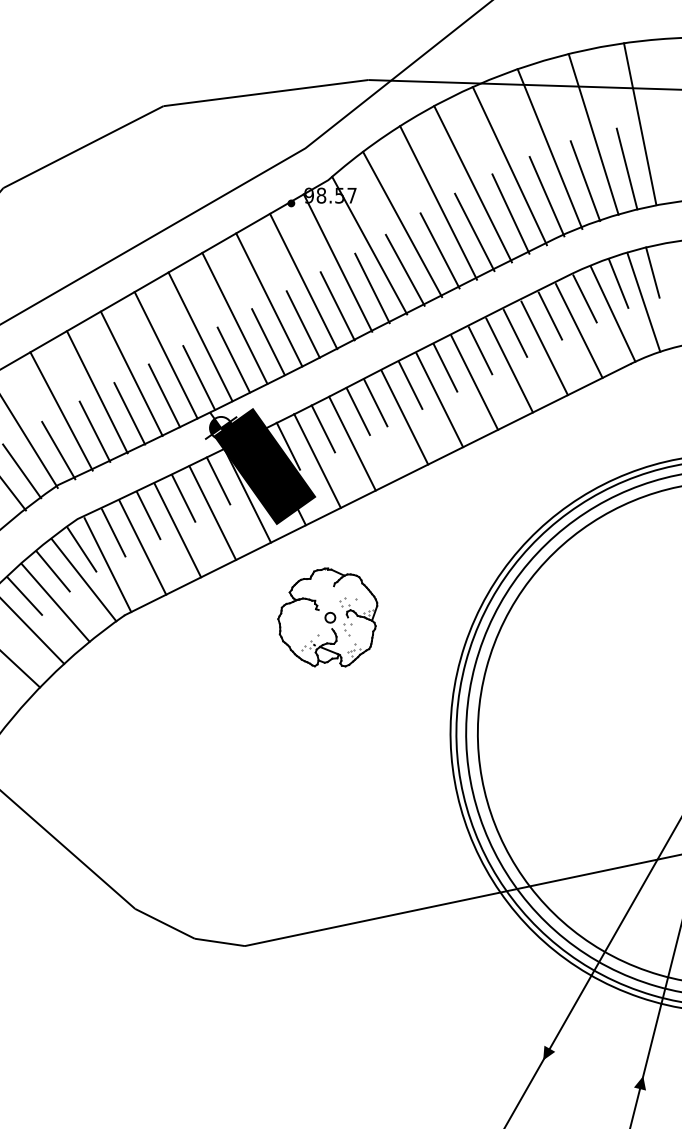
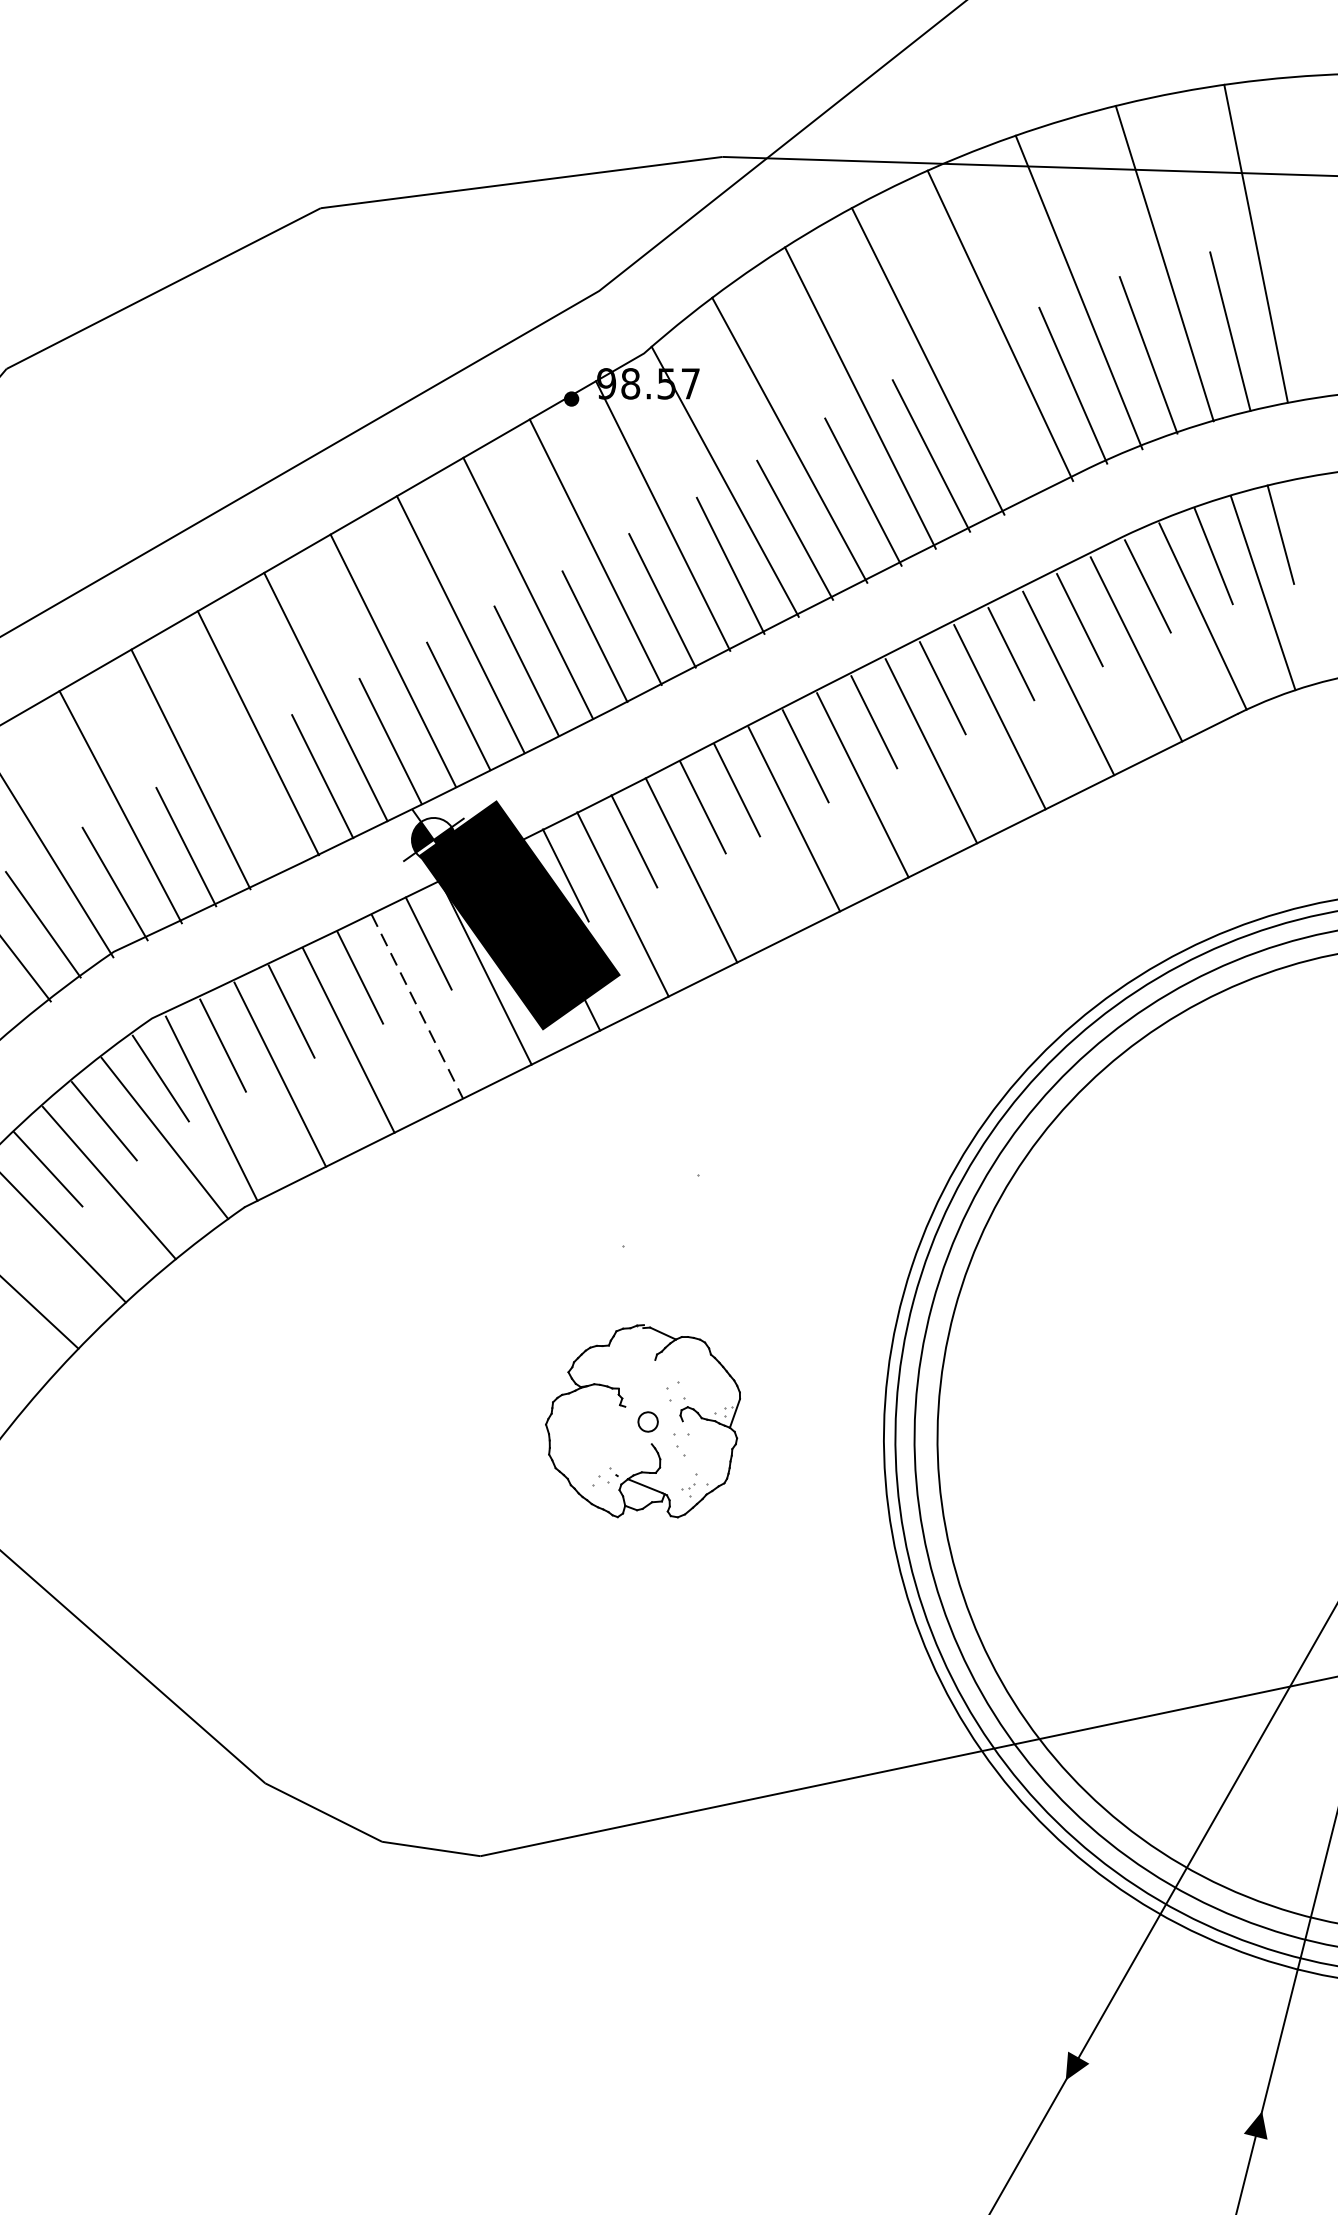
line: (510, 213) -> (1001, 418), removed
line: (129, 413) -> (254, 811), removed
line: (212, 513) -> (416, 1007), solid -> dashed
part: (327, 617) -> (642, 1421), moved

